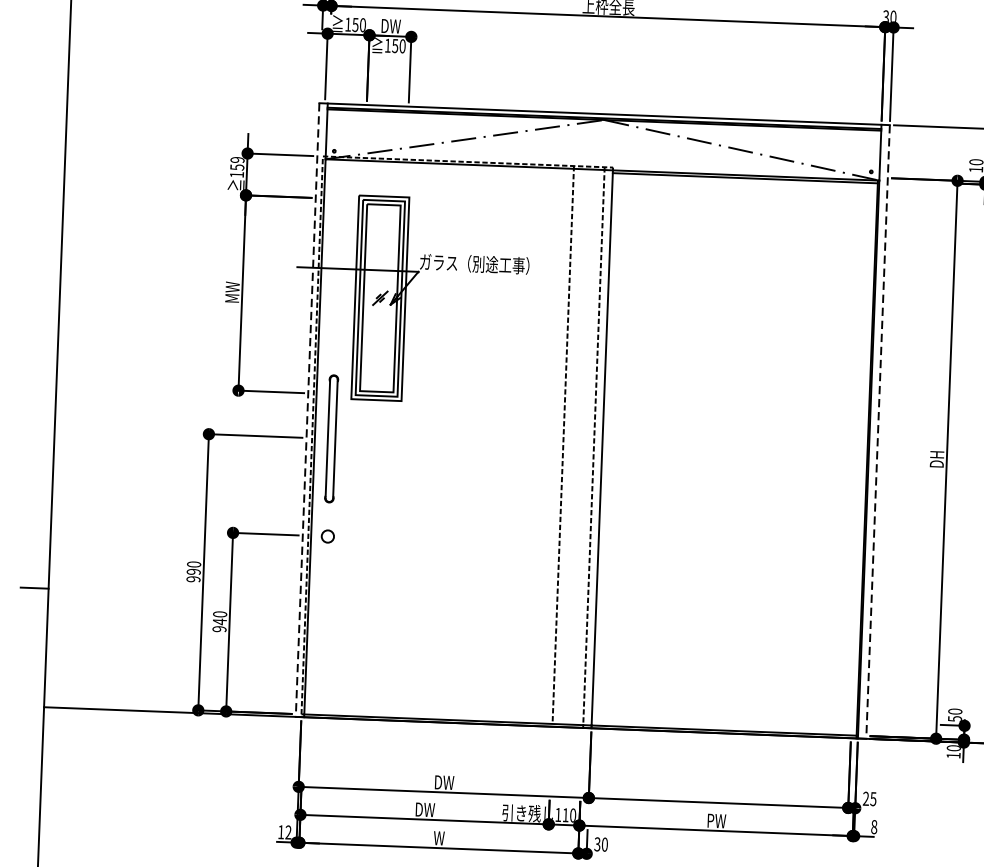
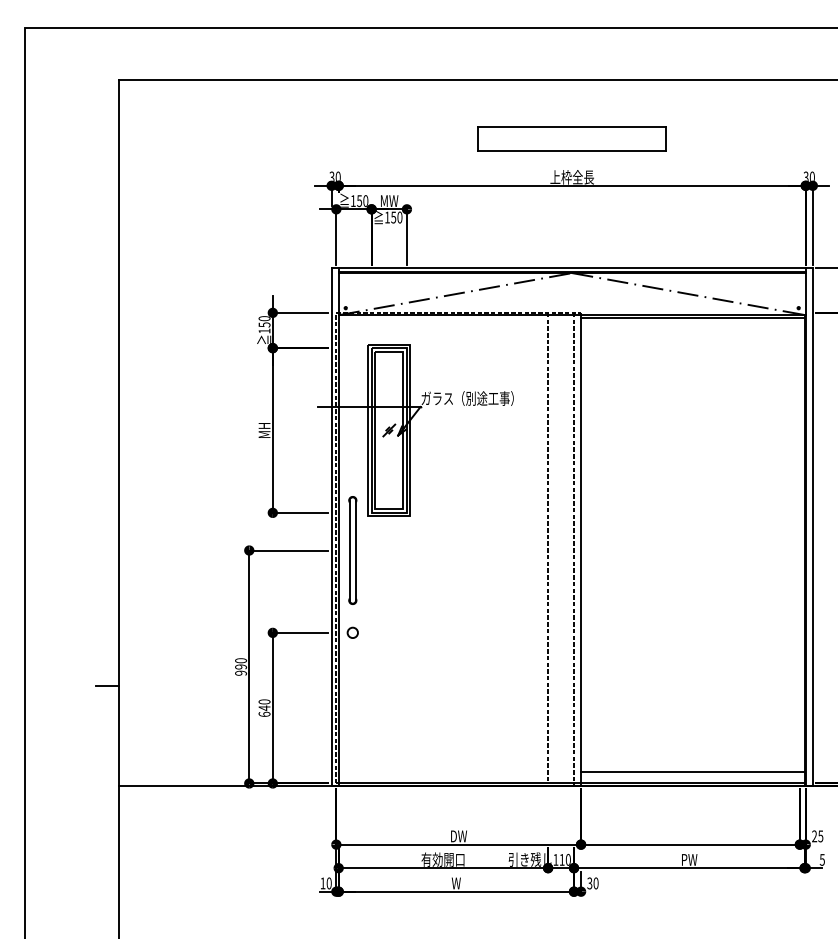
text: (391, 25) -> (389, 200), DW -> MW
text: (237, 159) -> (264, 318), 159 -> 150
text: (232, 291) -> (264, 429), MW -> MH
line: (307, 409) -> (331, 526), dashed -> solid
line: (877, 431) -> (812, 526), dashed -> solid
text: (219, 628) -> (264, 713), 940 -> 640
line: (724, 716) -> (692, 771), added
text: (423, 809) -> (442, 859), DW -> 有効開口
text: (873, 826) -> (821, 859), 8 -> 5
text: (287, 832) -> (328, 883), 12 -> 10

